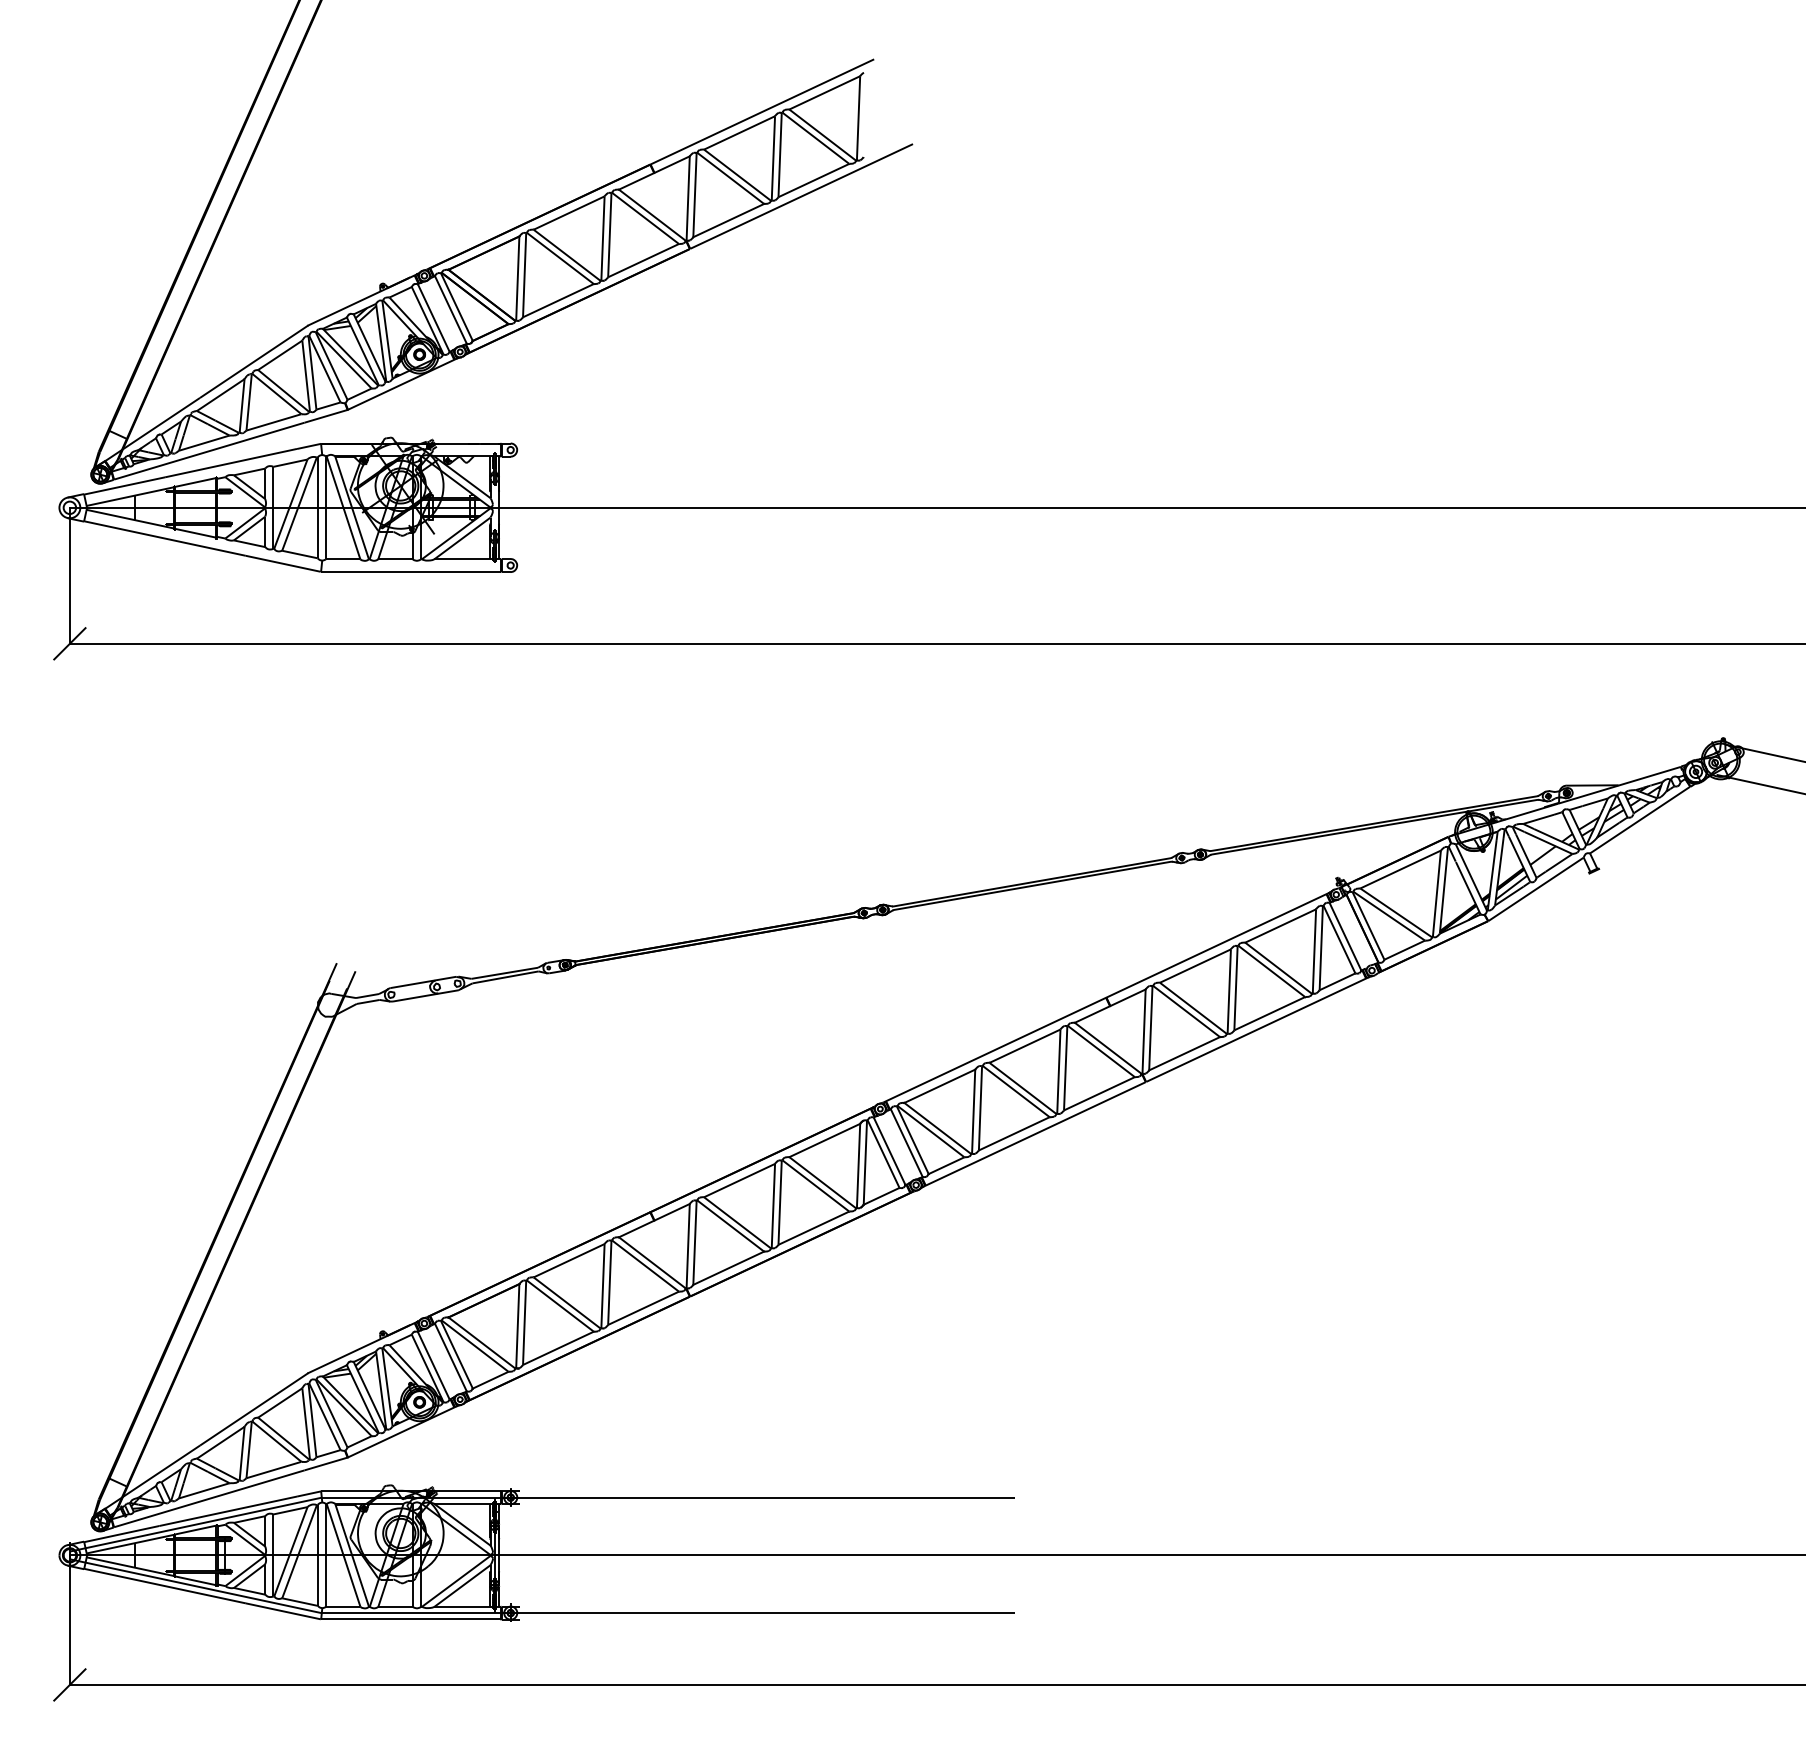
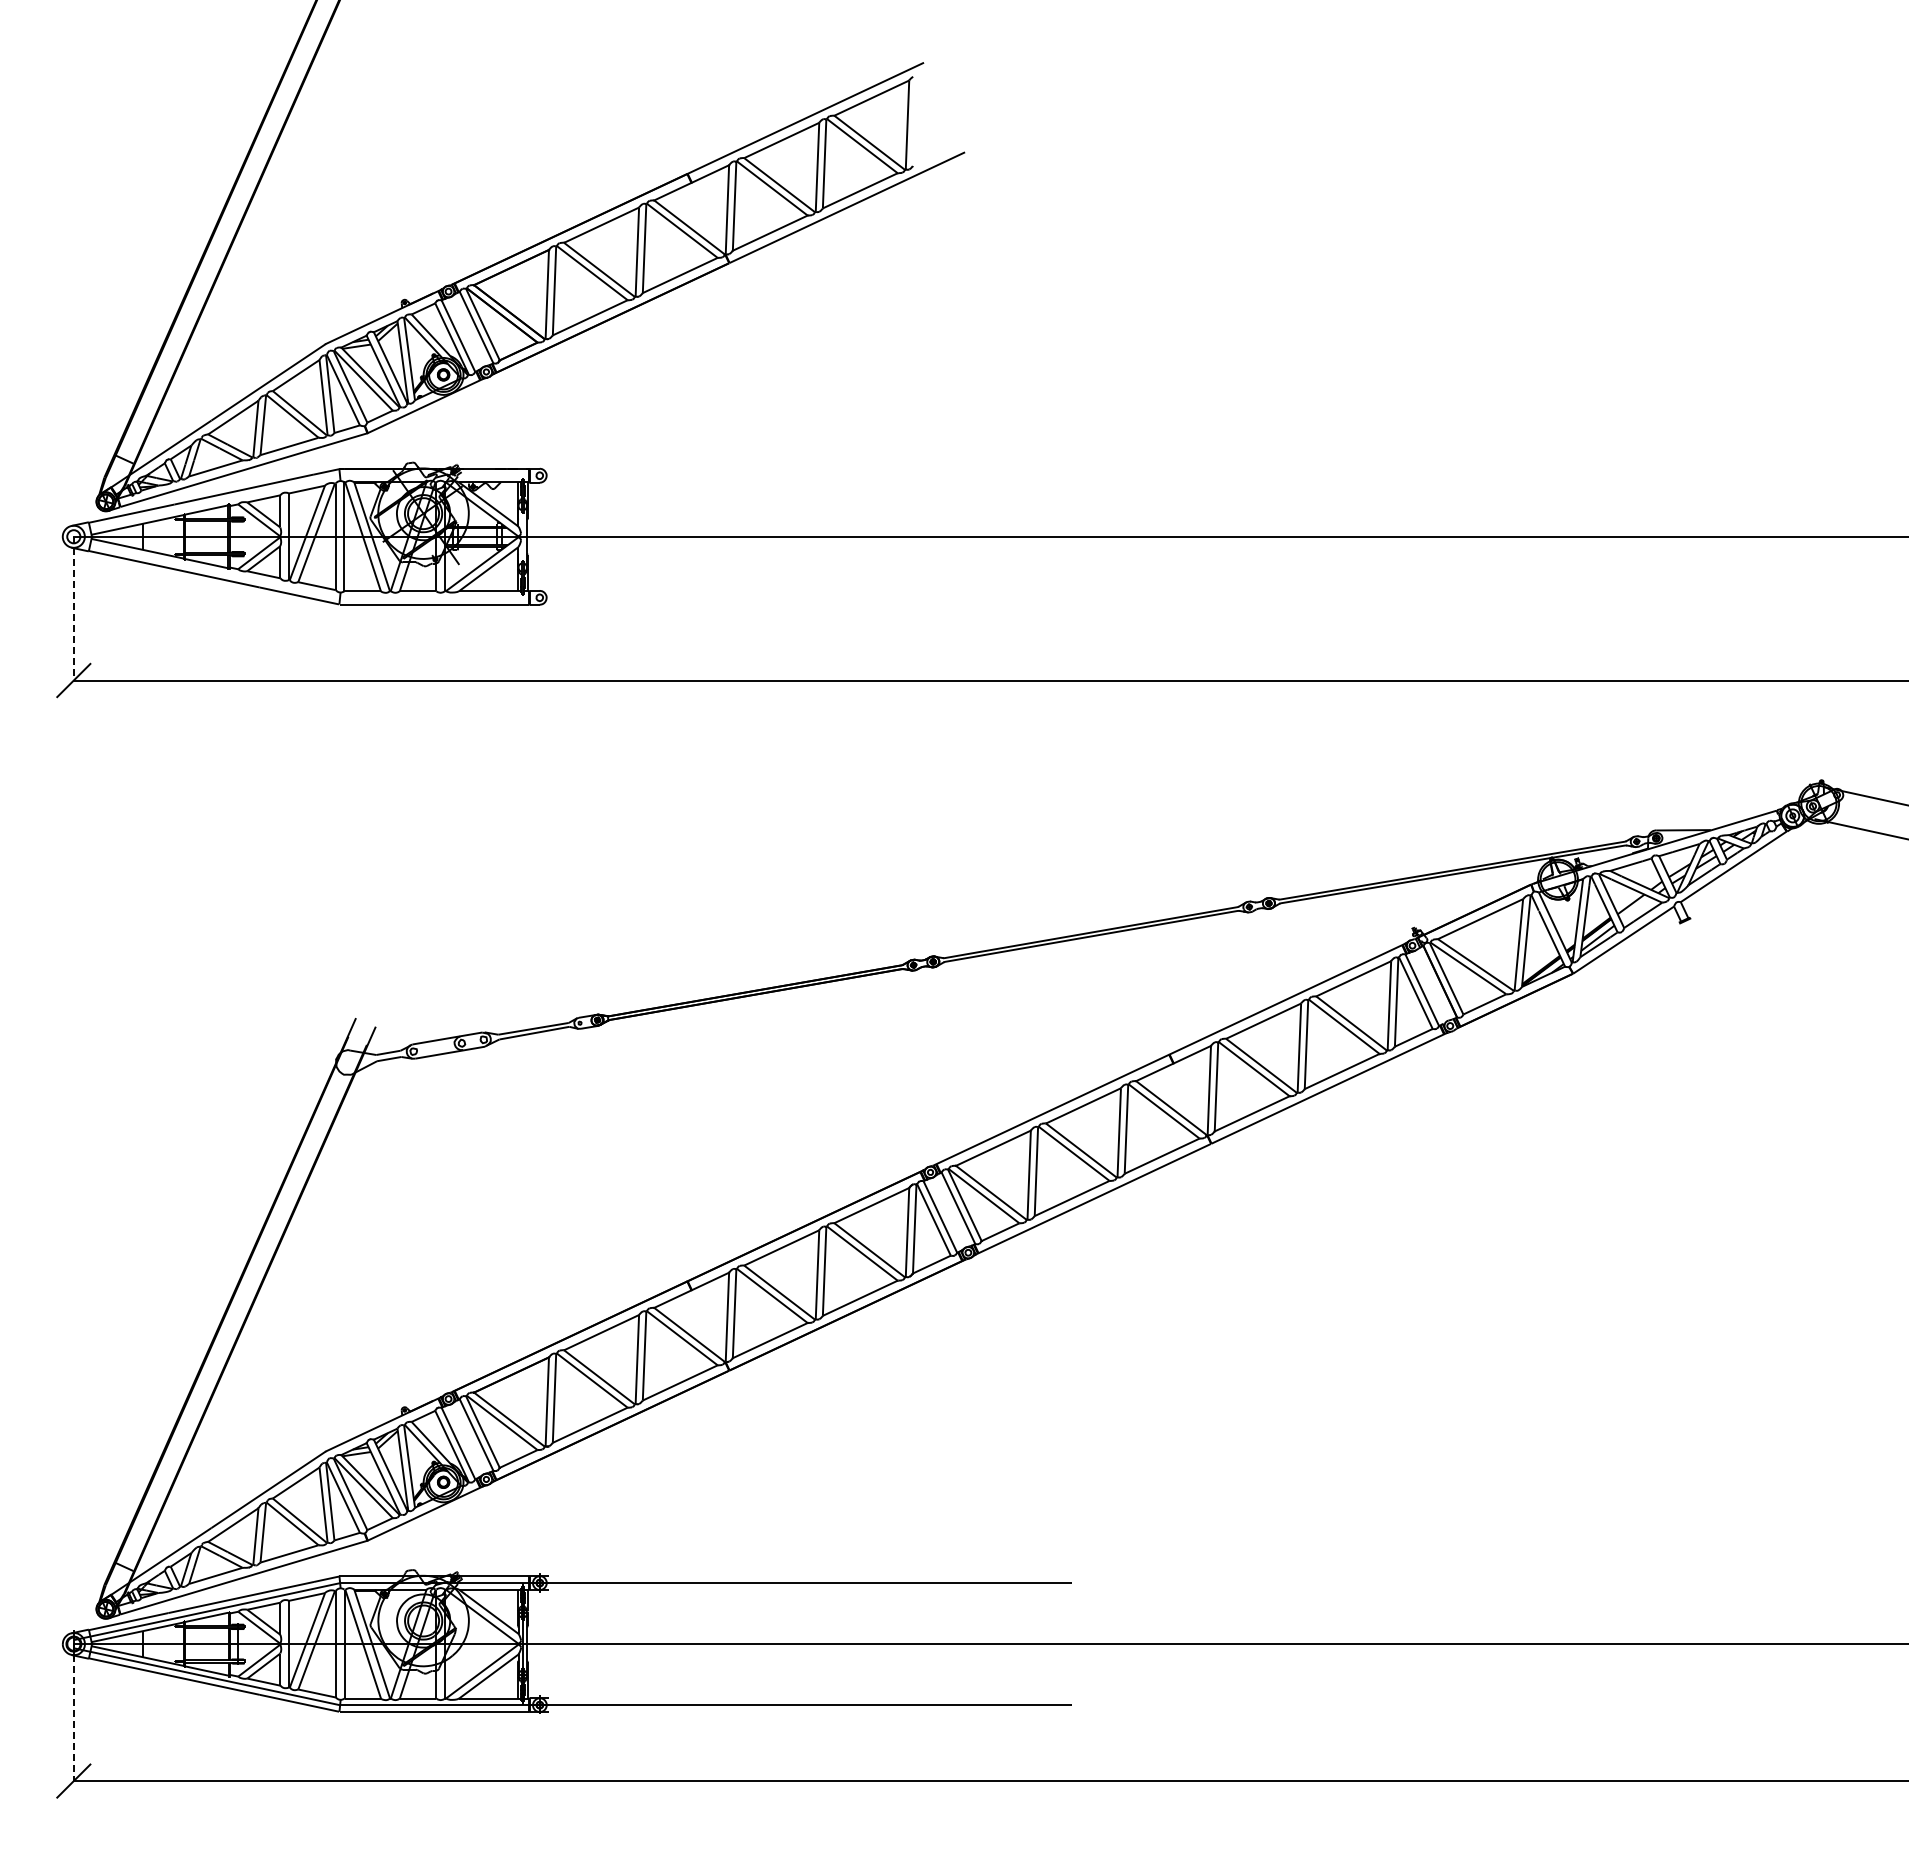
line: (69, 575) -> (73, 608), solid -> dashed
line: (69, 1621) -> (73, 1713), solid -> dashed

